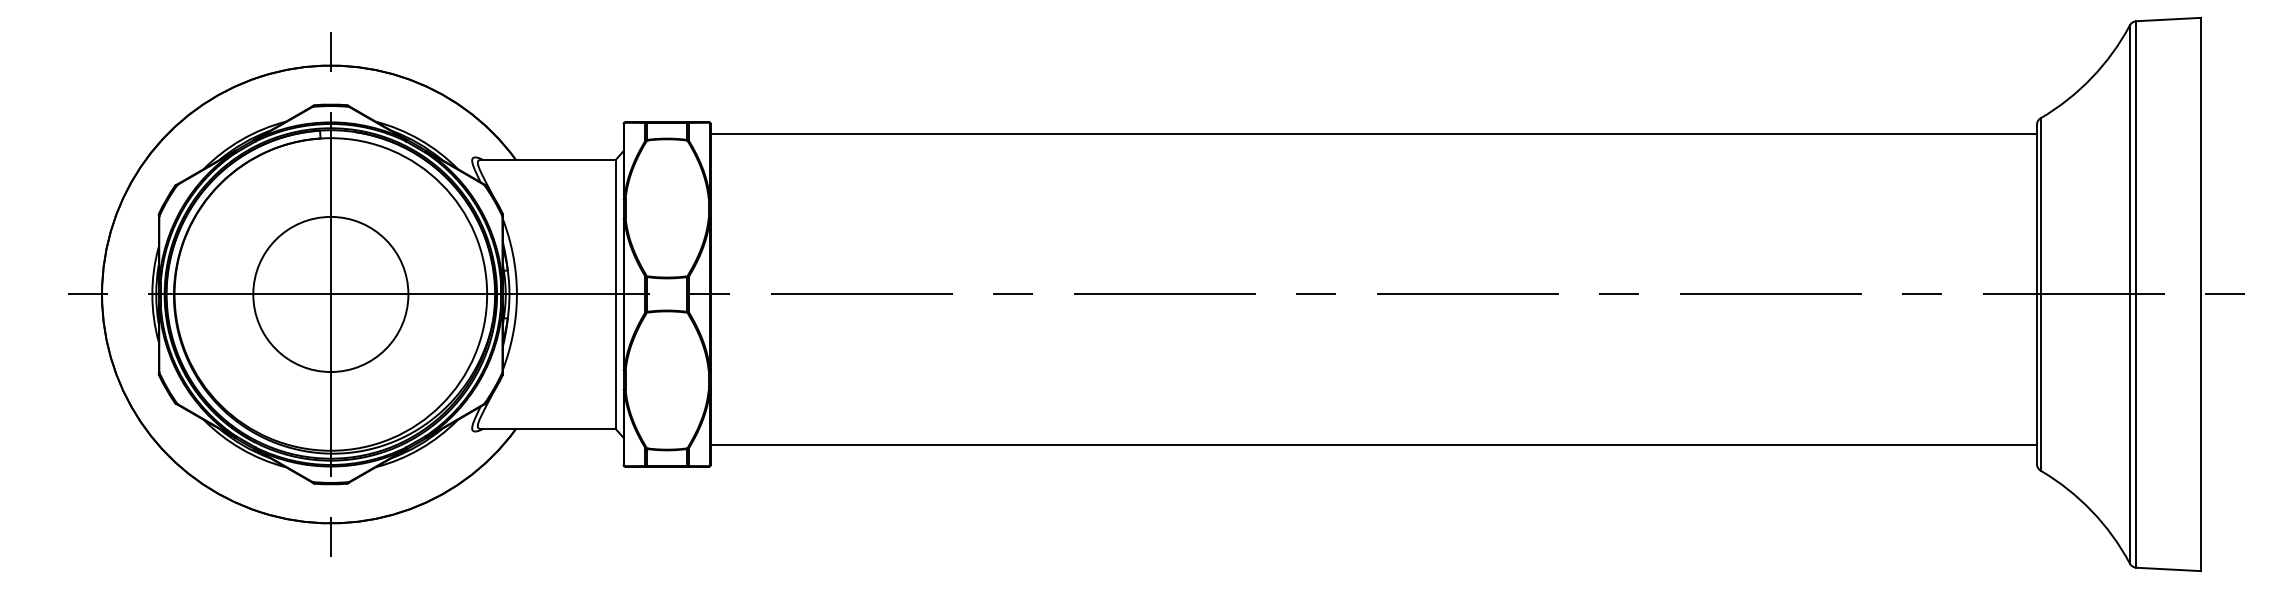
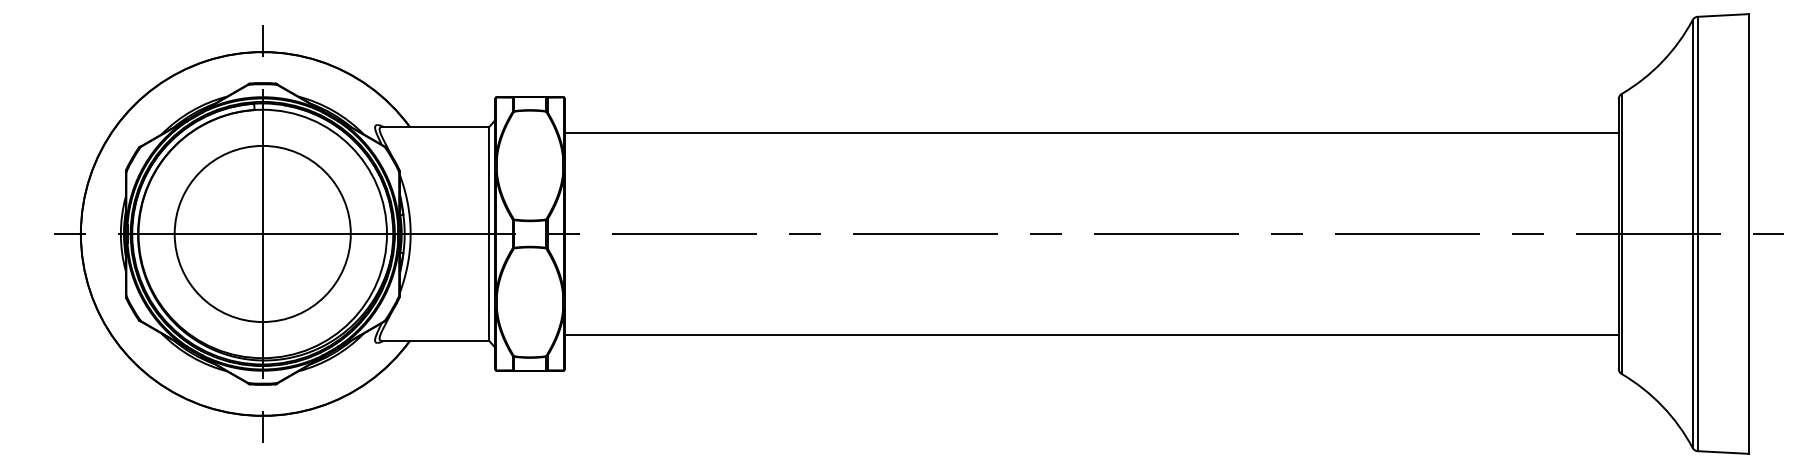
line: (1373, 133) -> (1091, 133), moved
circle: (330, 294) -> (262, 234), size x1.43
line: (1373, 445) -> (1091, 334), moved

